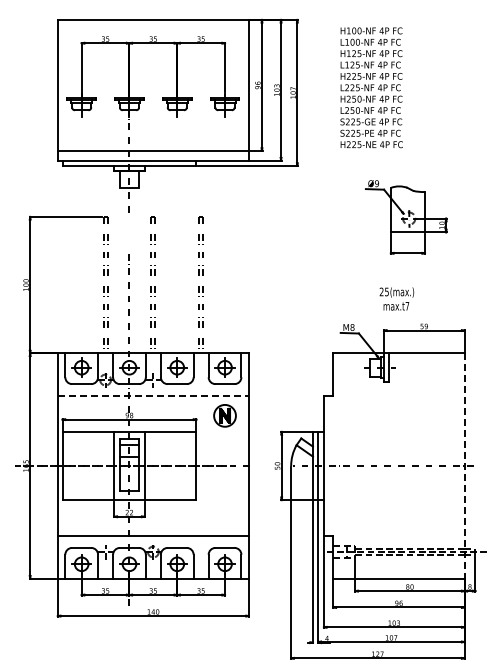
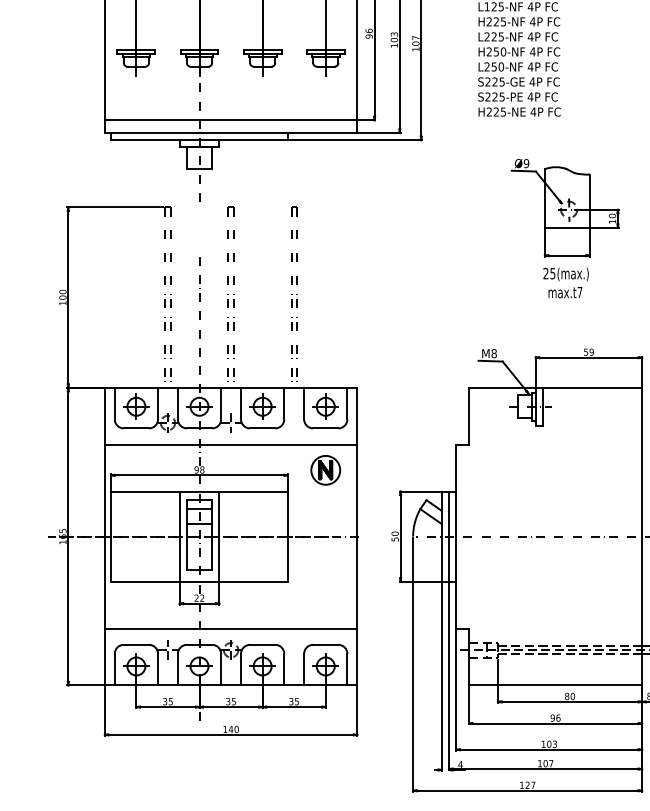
text: (396, 298) -> (565, 282), moved
line: (153, 396) -> (231, 444), dashed -> solid
line: (464, 466) -> (642, 537), dashed -> solid

